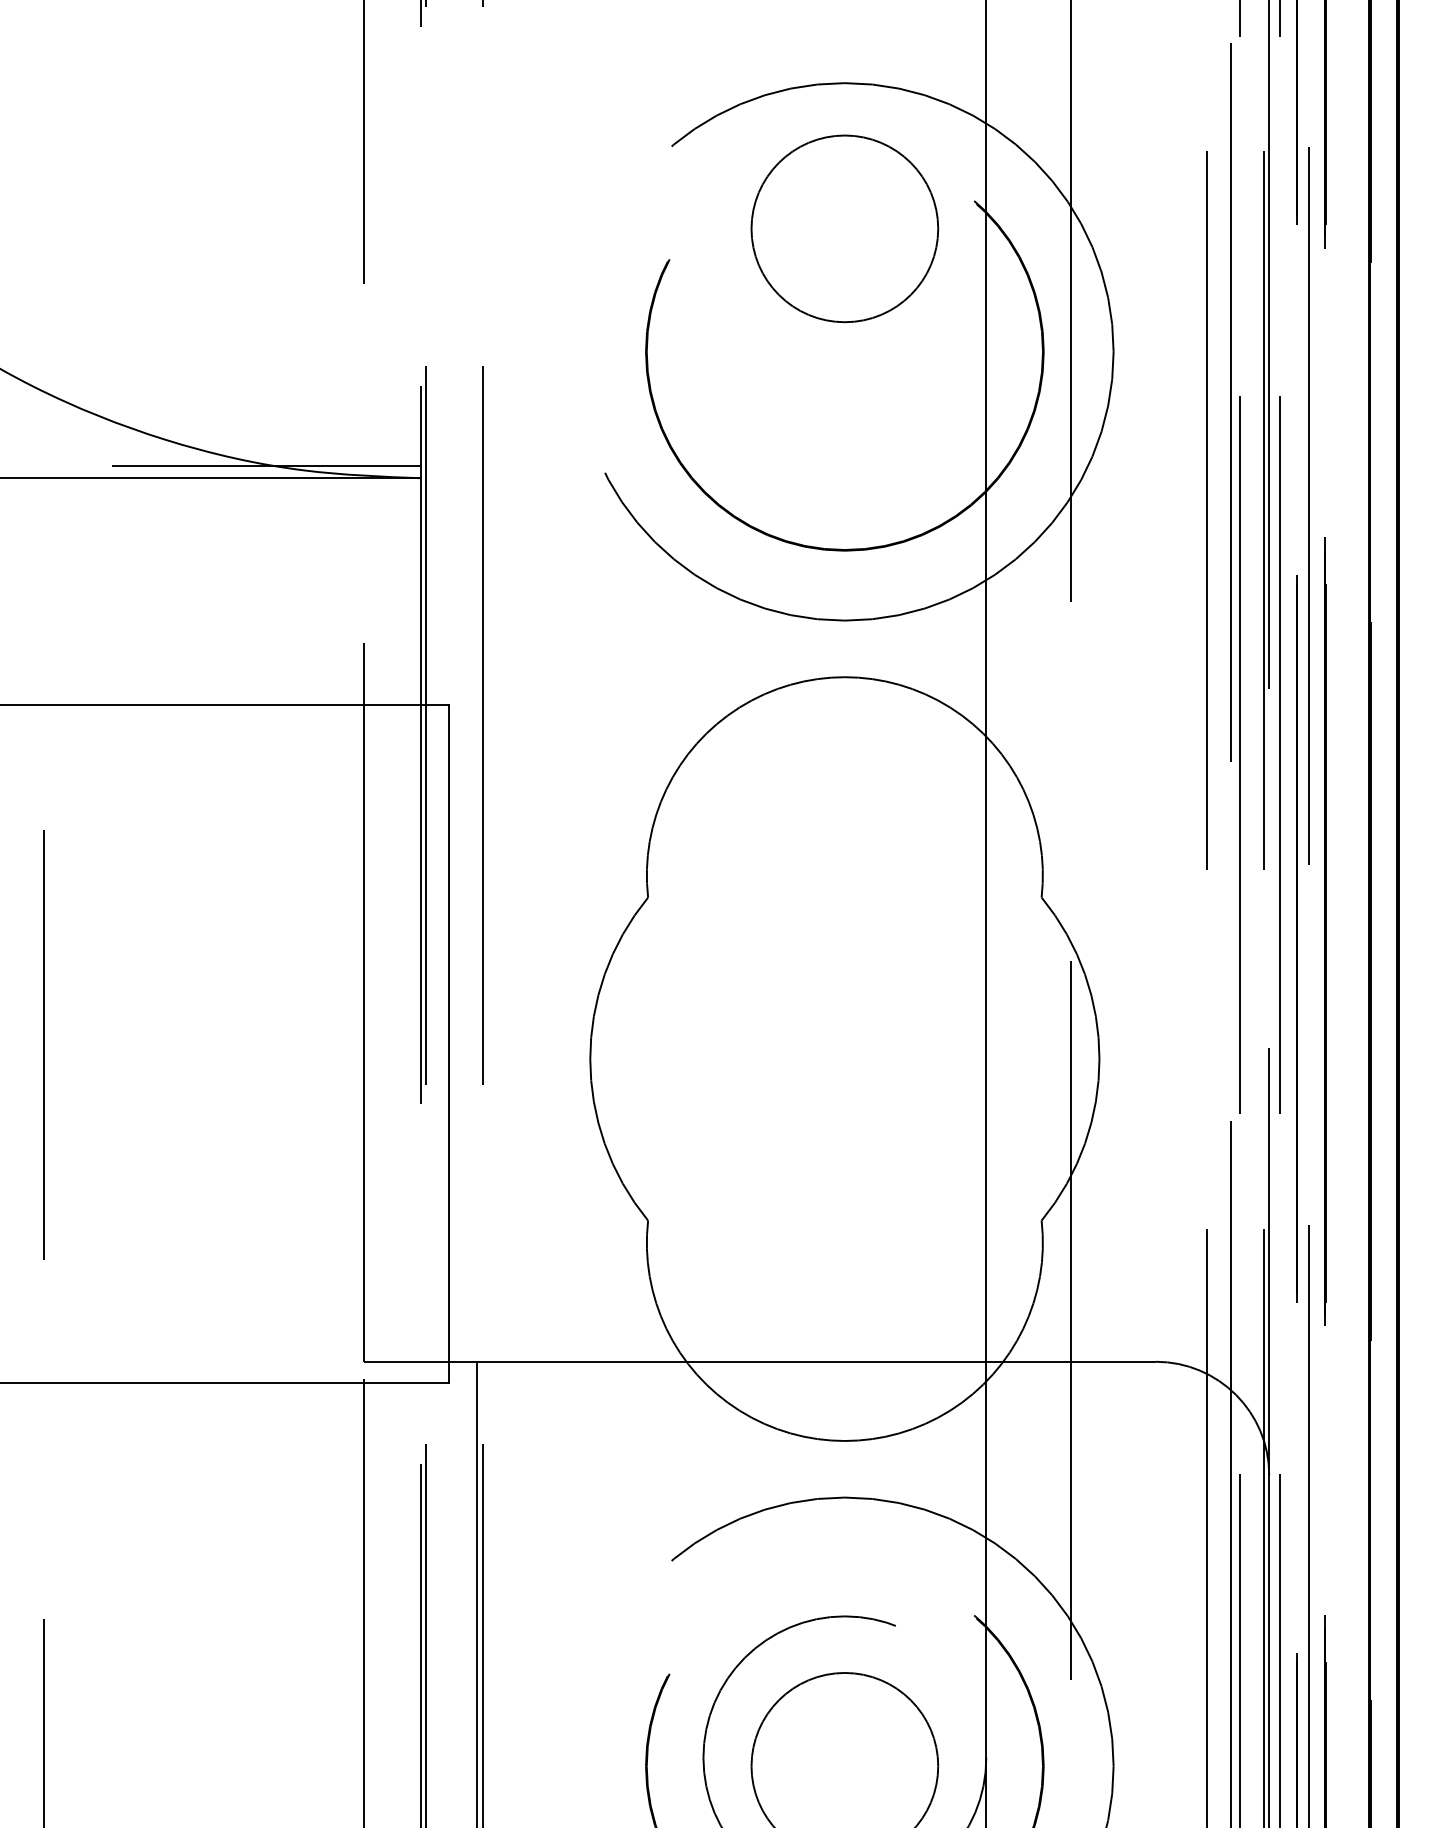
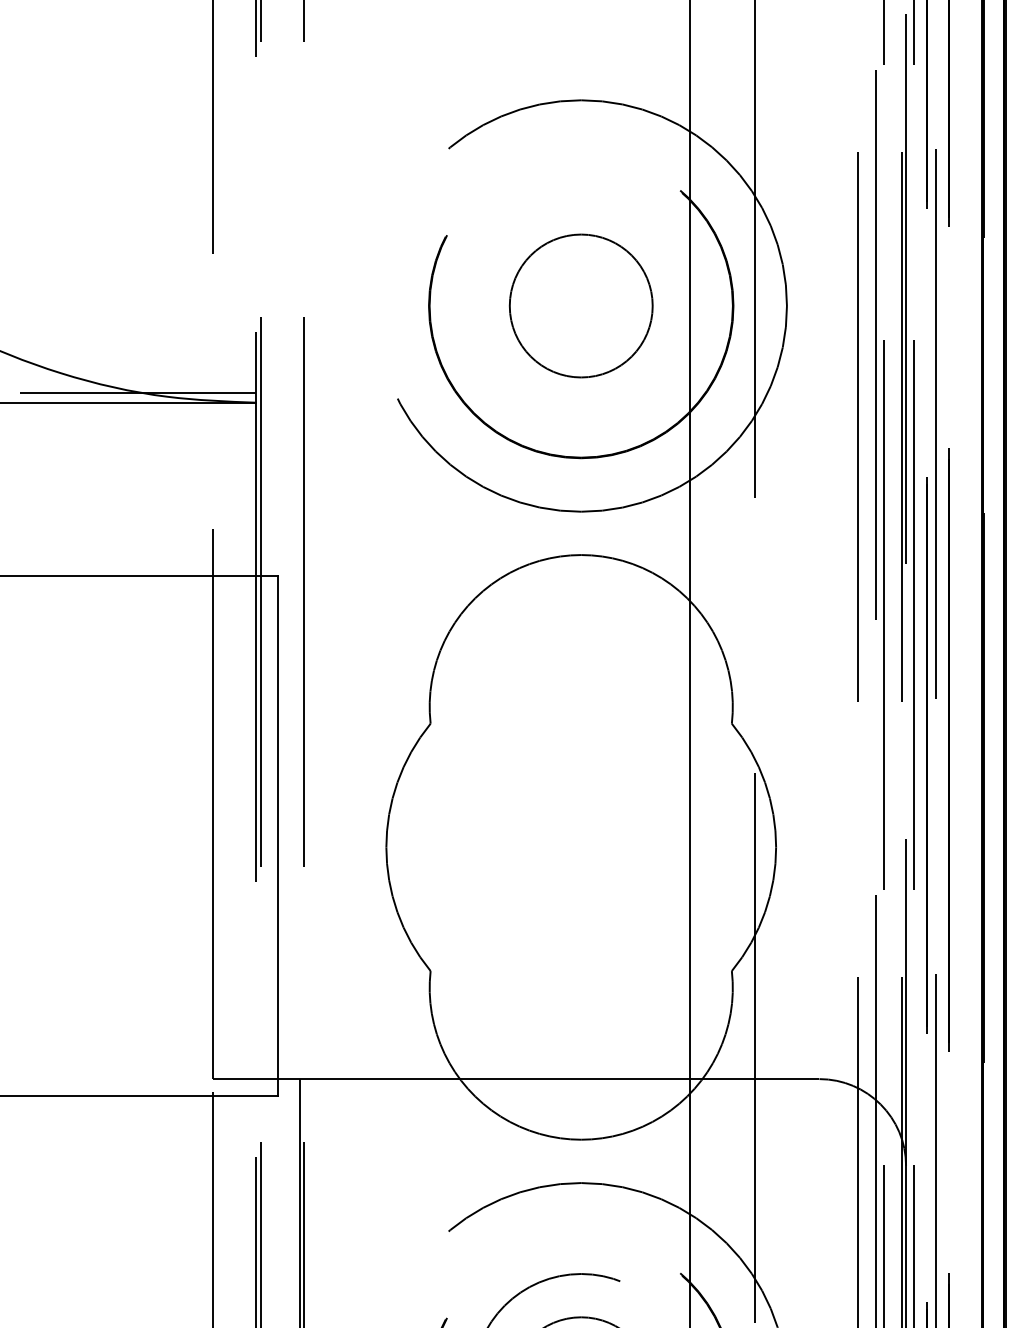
circle: (844, 228) -> (580, 305), moved

